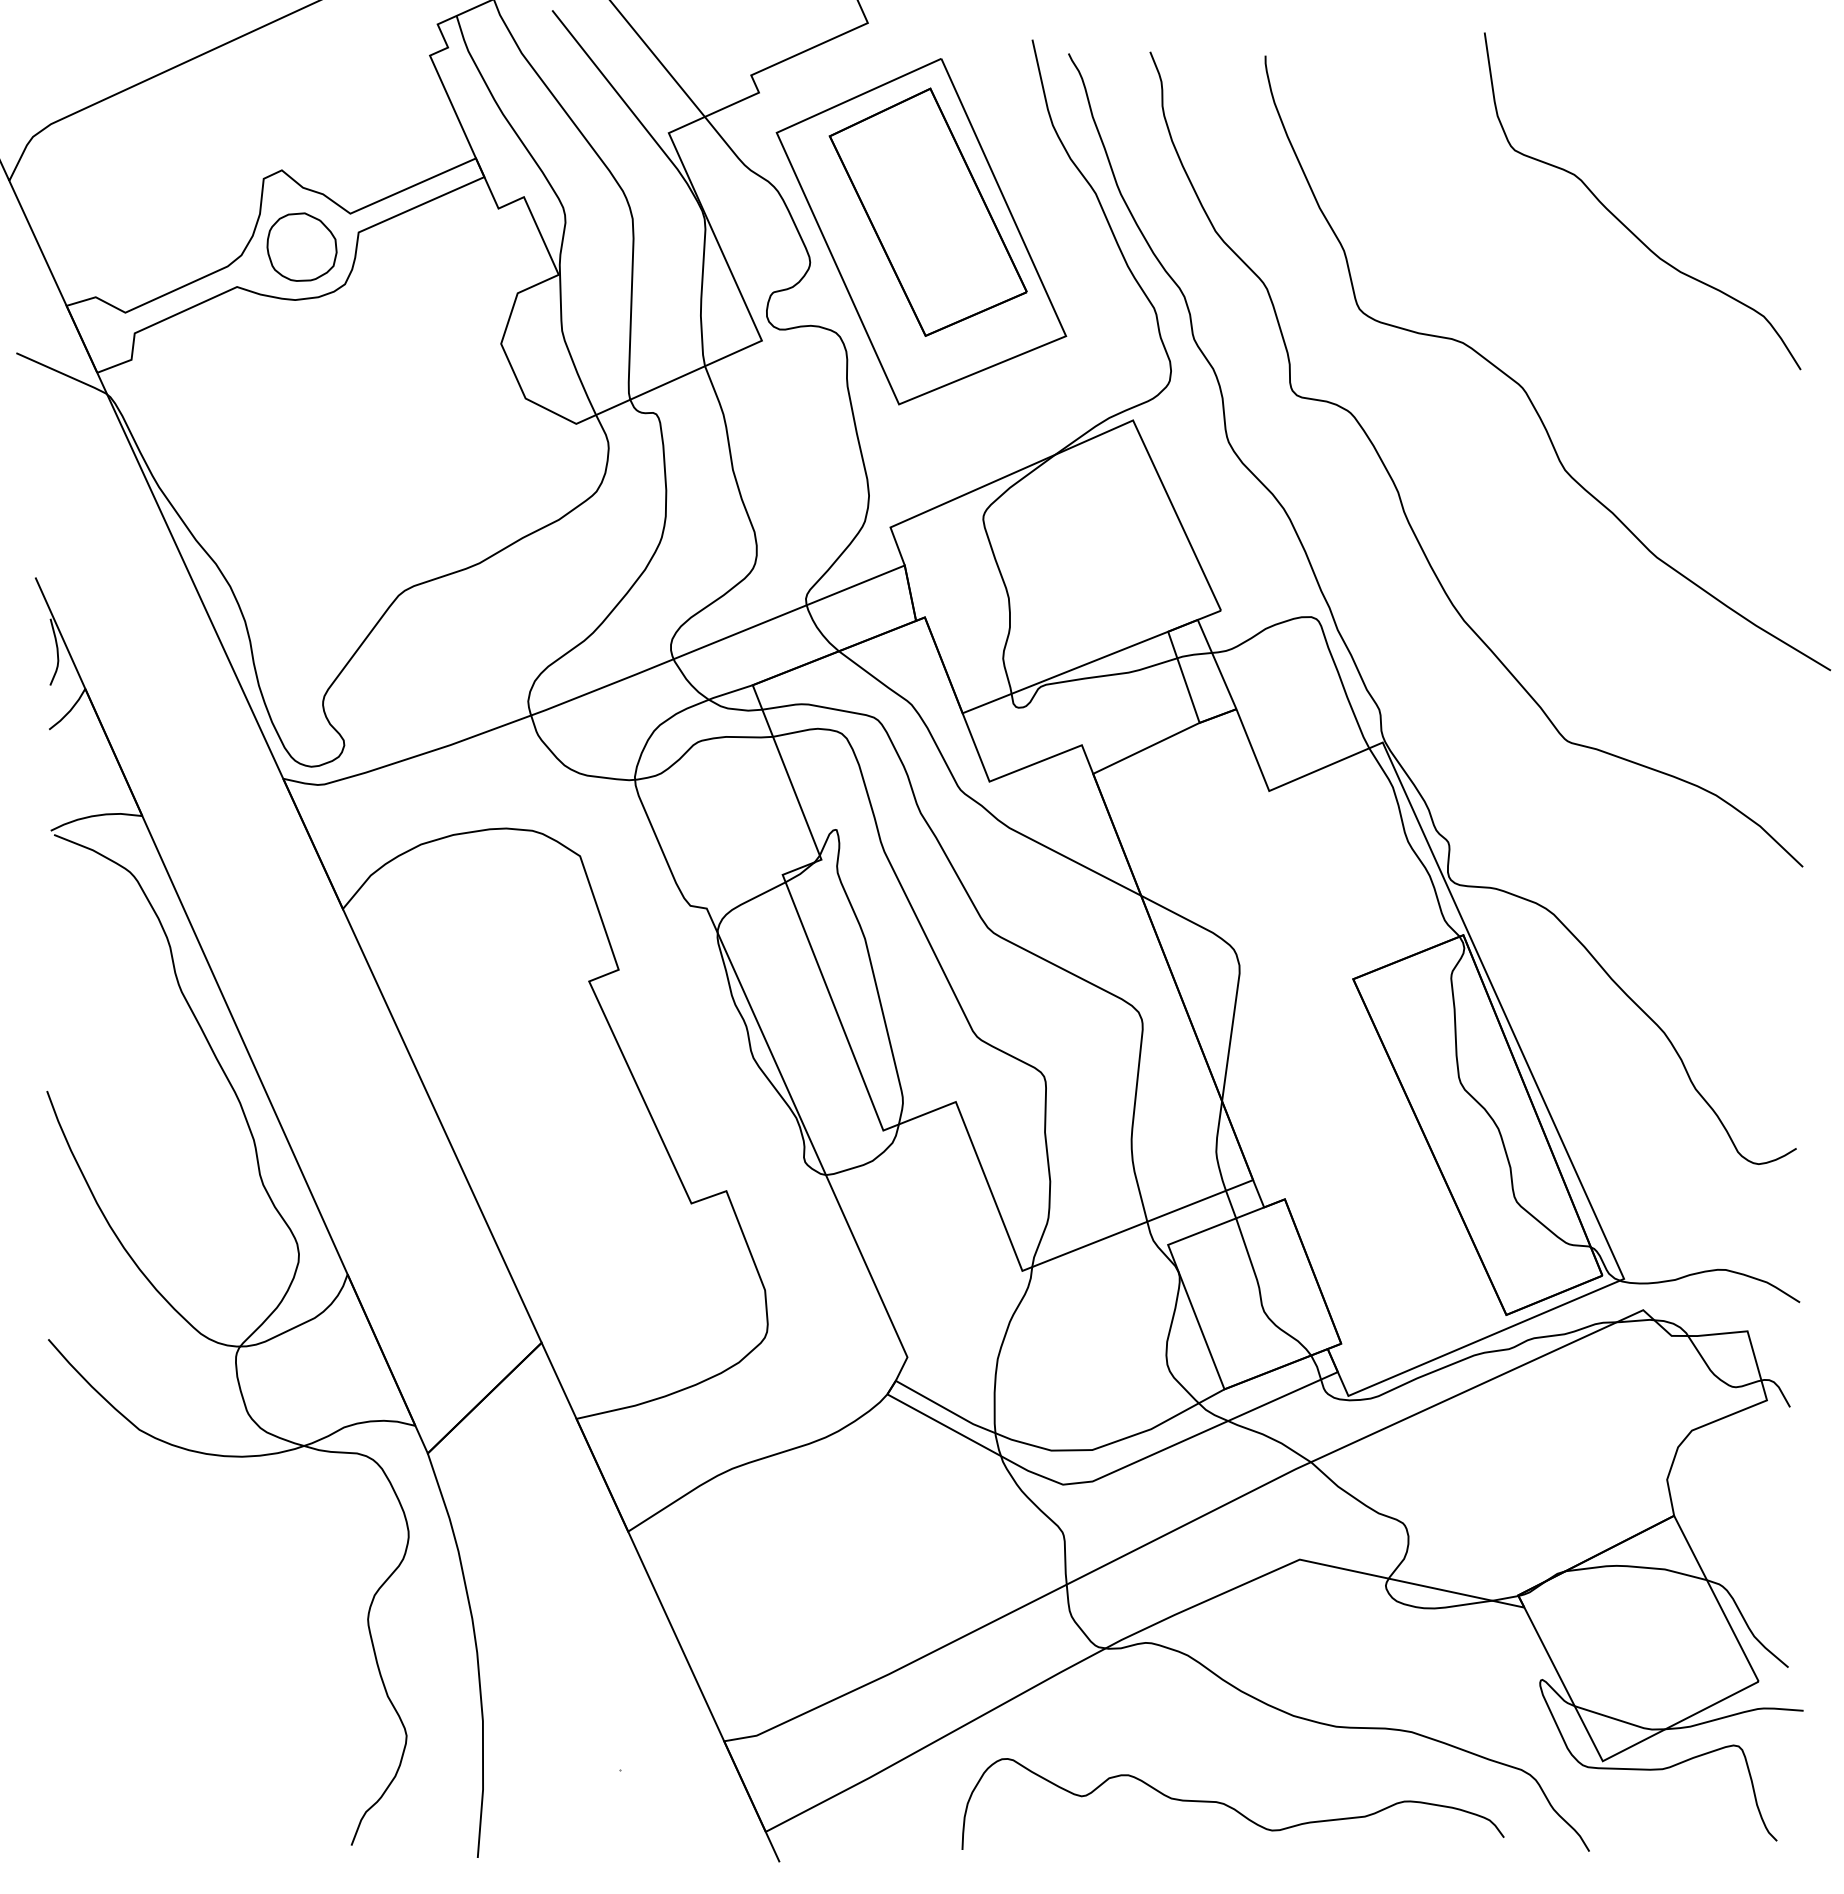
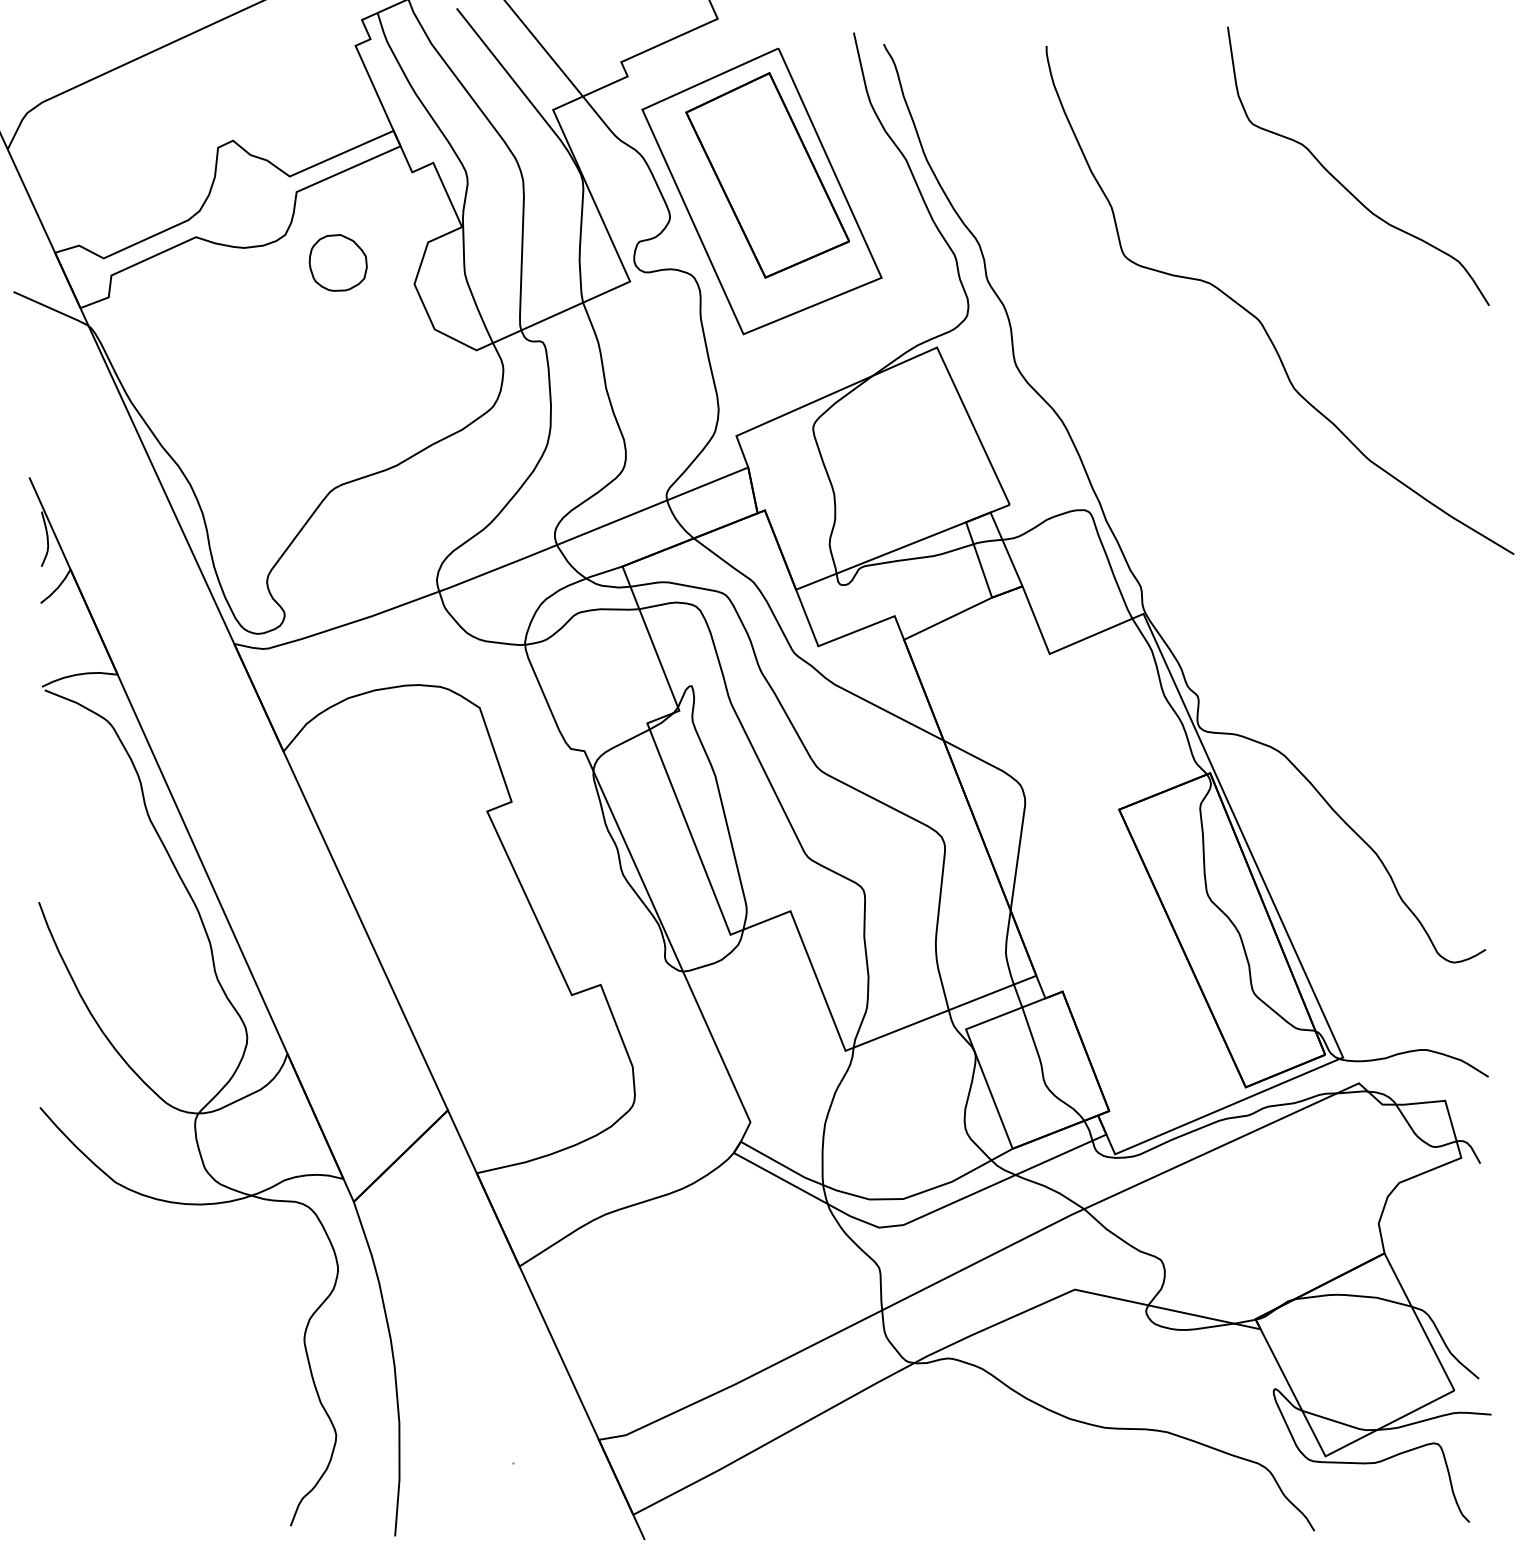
part: (301, 246) -> (337, 262), moved
curve: (1399, 492) -> (1157, 407), removed
curve: (1231, 1806) -> (1018, 1493), removed

